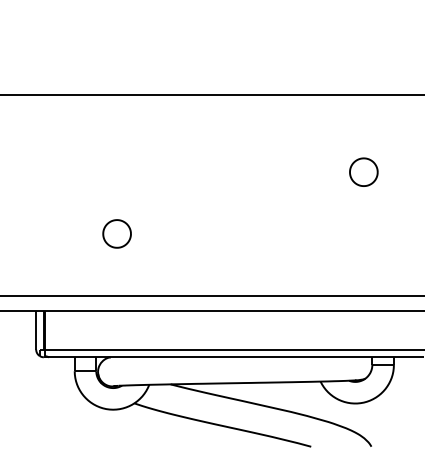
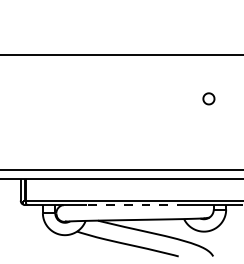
part: (363, 171) -> (208, 98), size x0.7
part: (117, 234) -> (67, 134), removed
line: (237, 357) -> (136, 205), solid -> dashed

